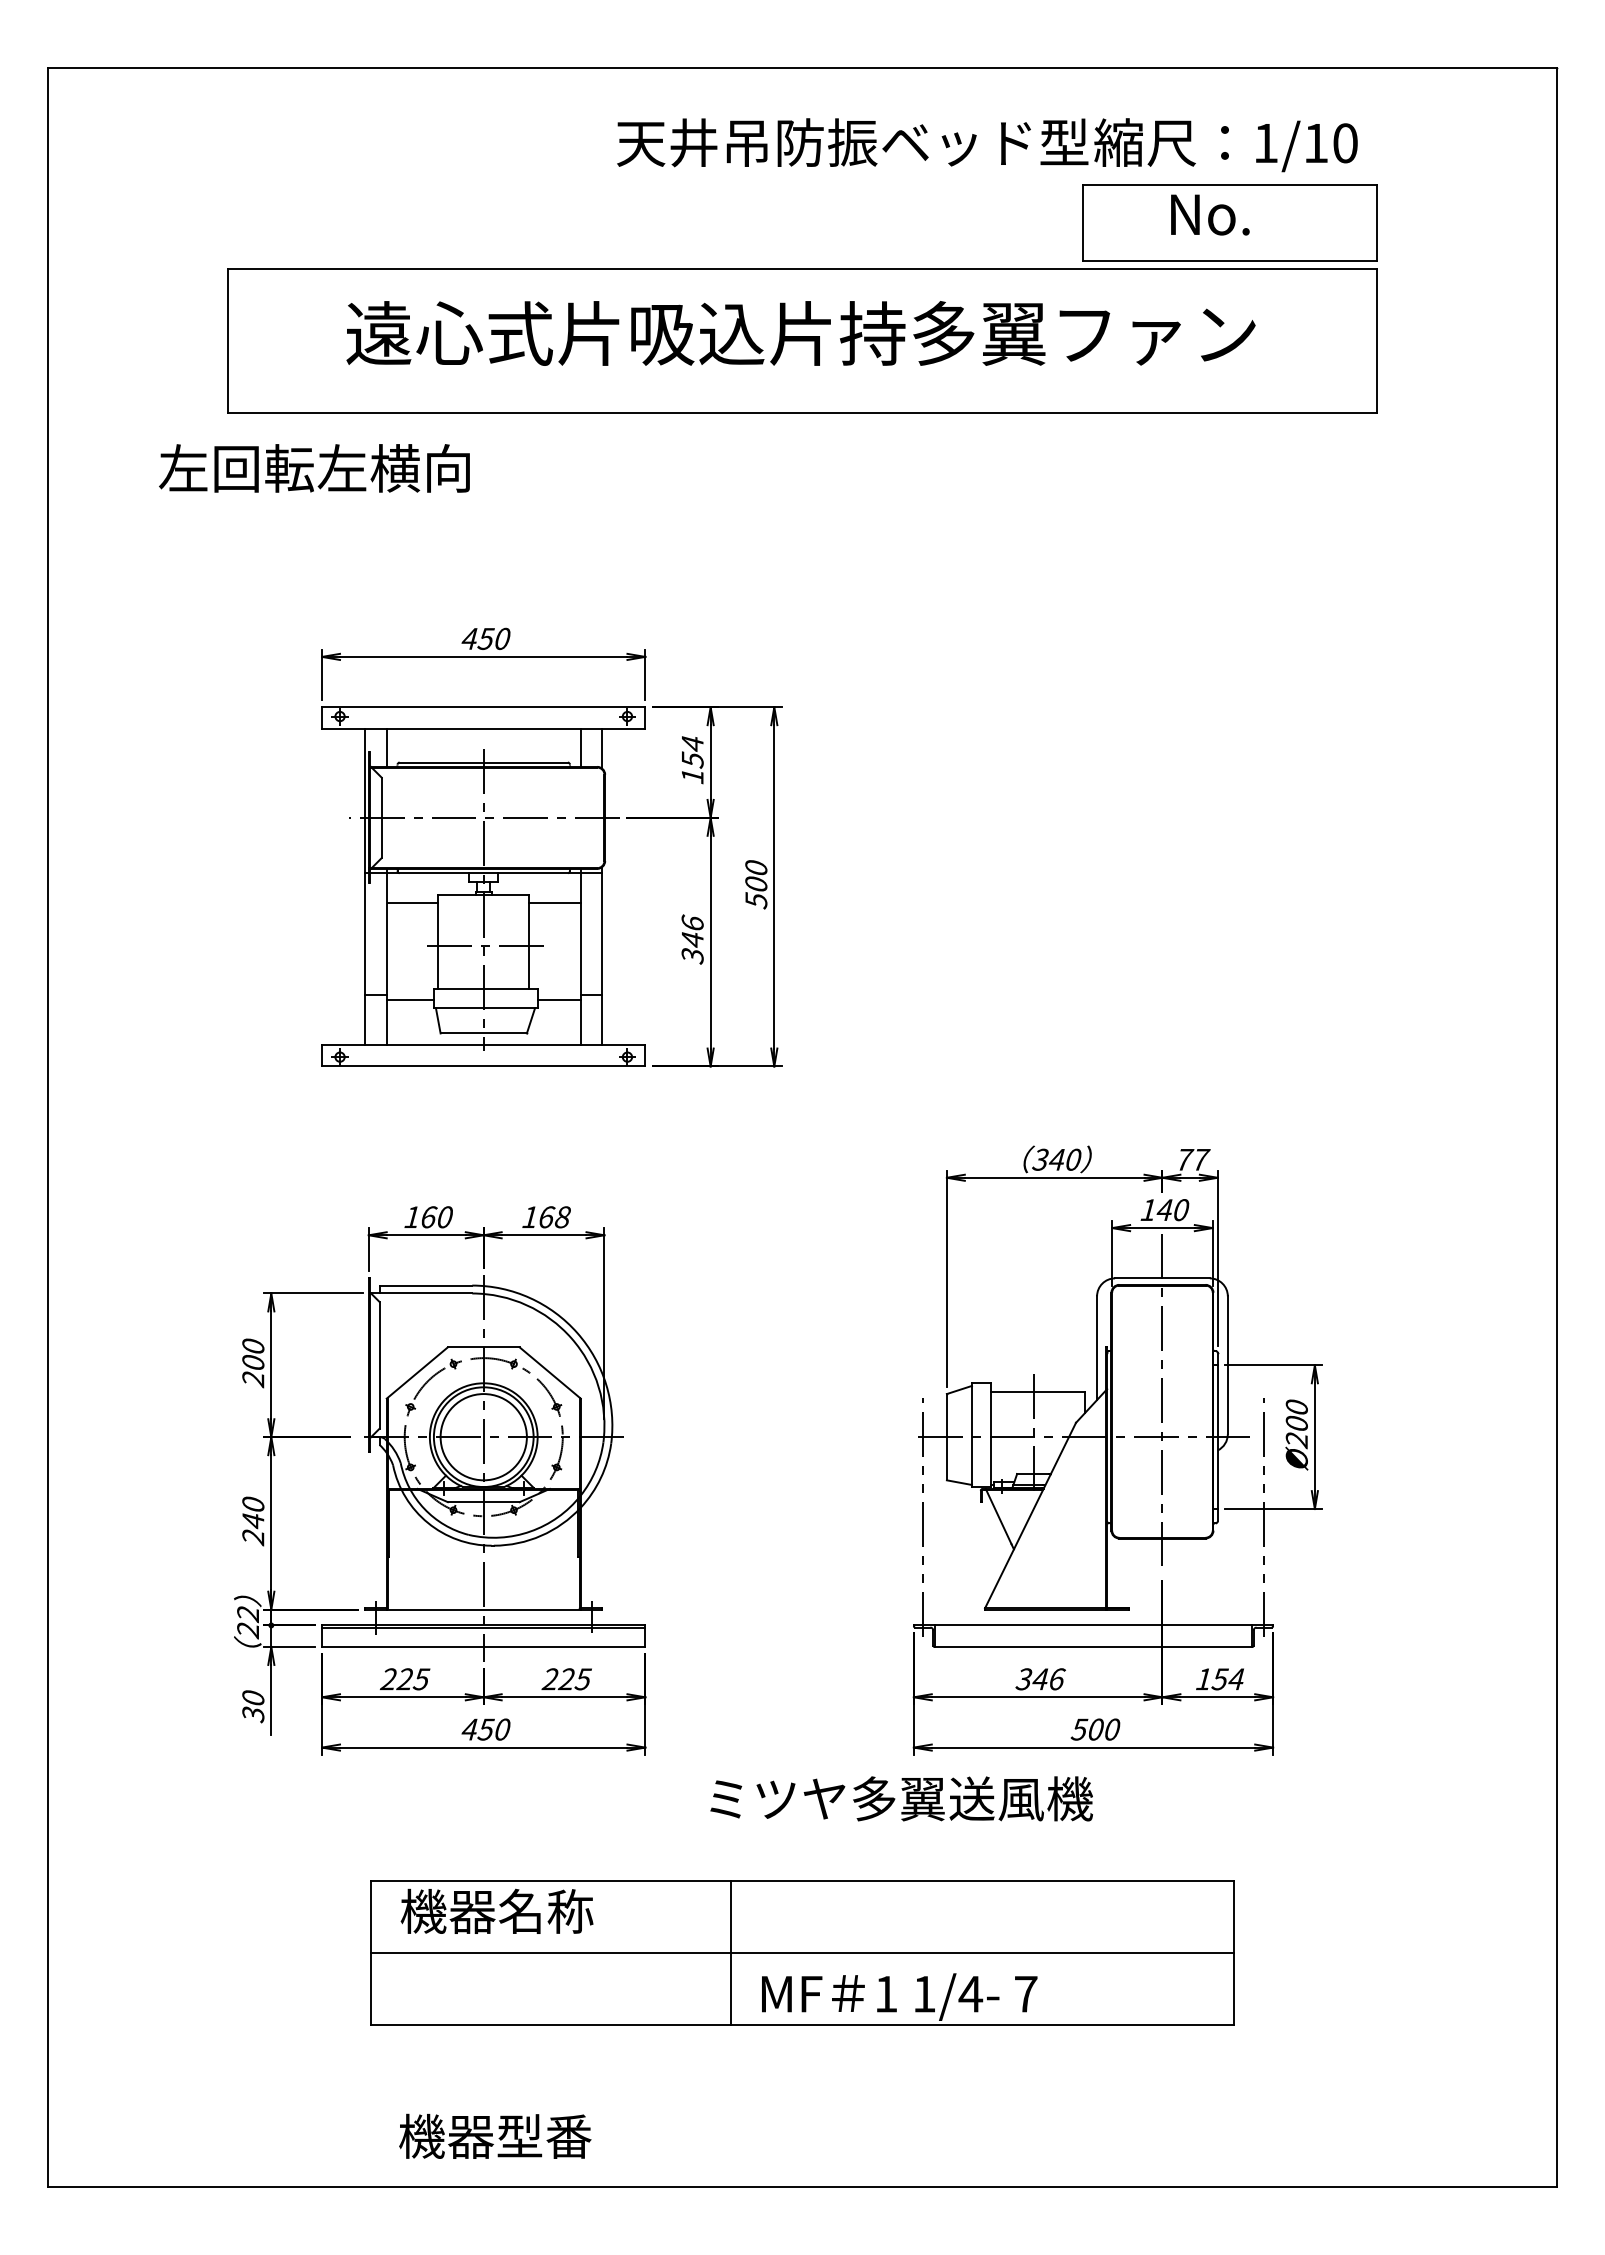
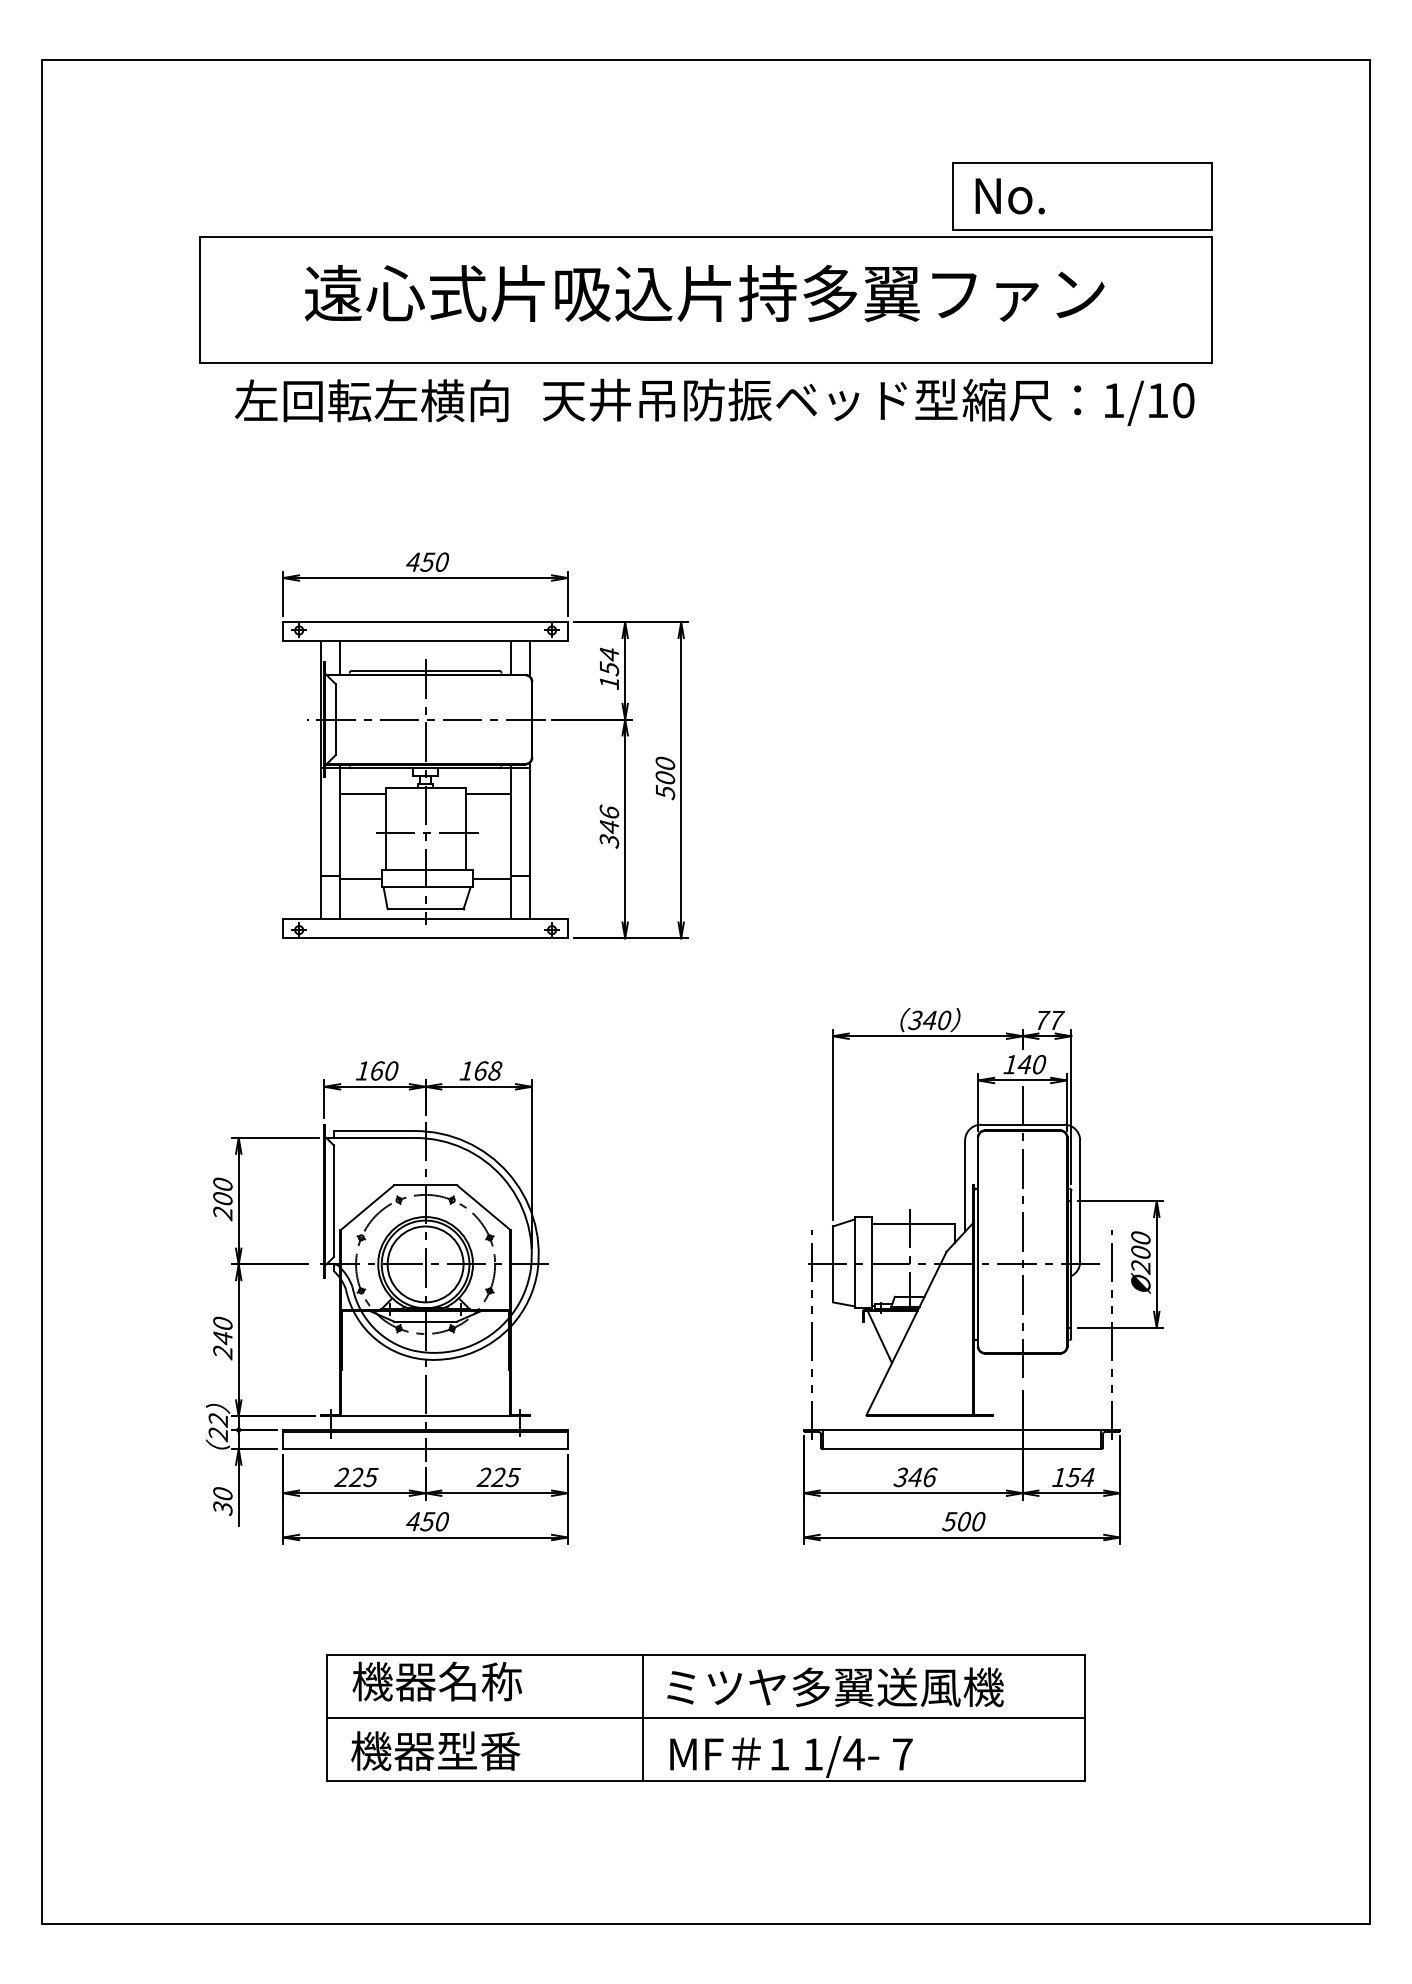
text: (987, 145) -> (868, 402), moved
text: (1210, 214) -> (1010, 195), moved
text: (314, 468) -> (371, 400), moved
text: (901, 1798) -> (835, 1686), moved
text: (495, 2135) -> (435, 1750), moved

